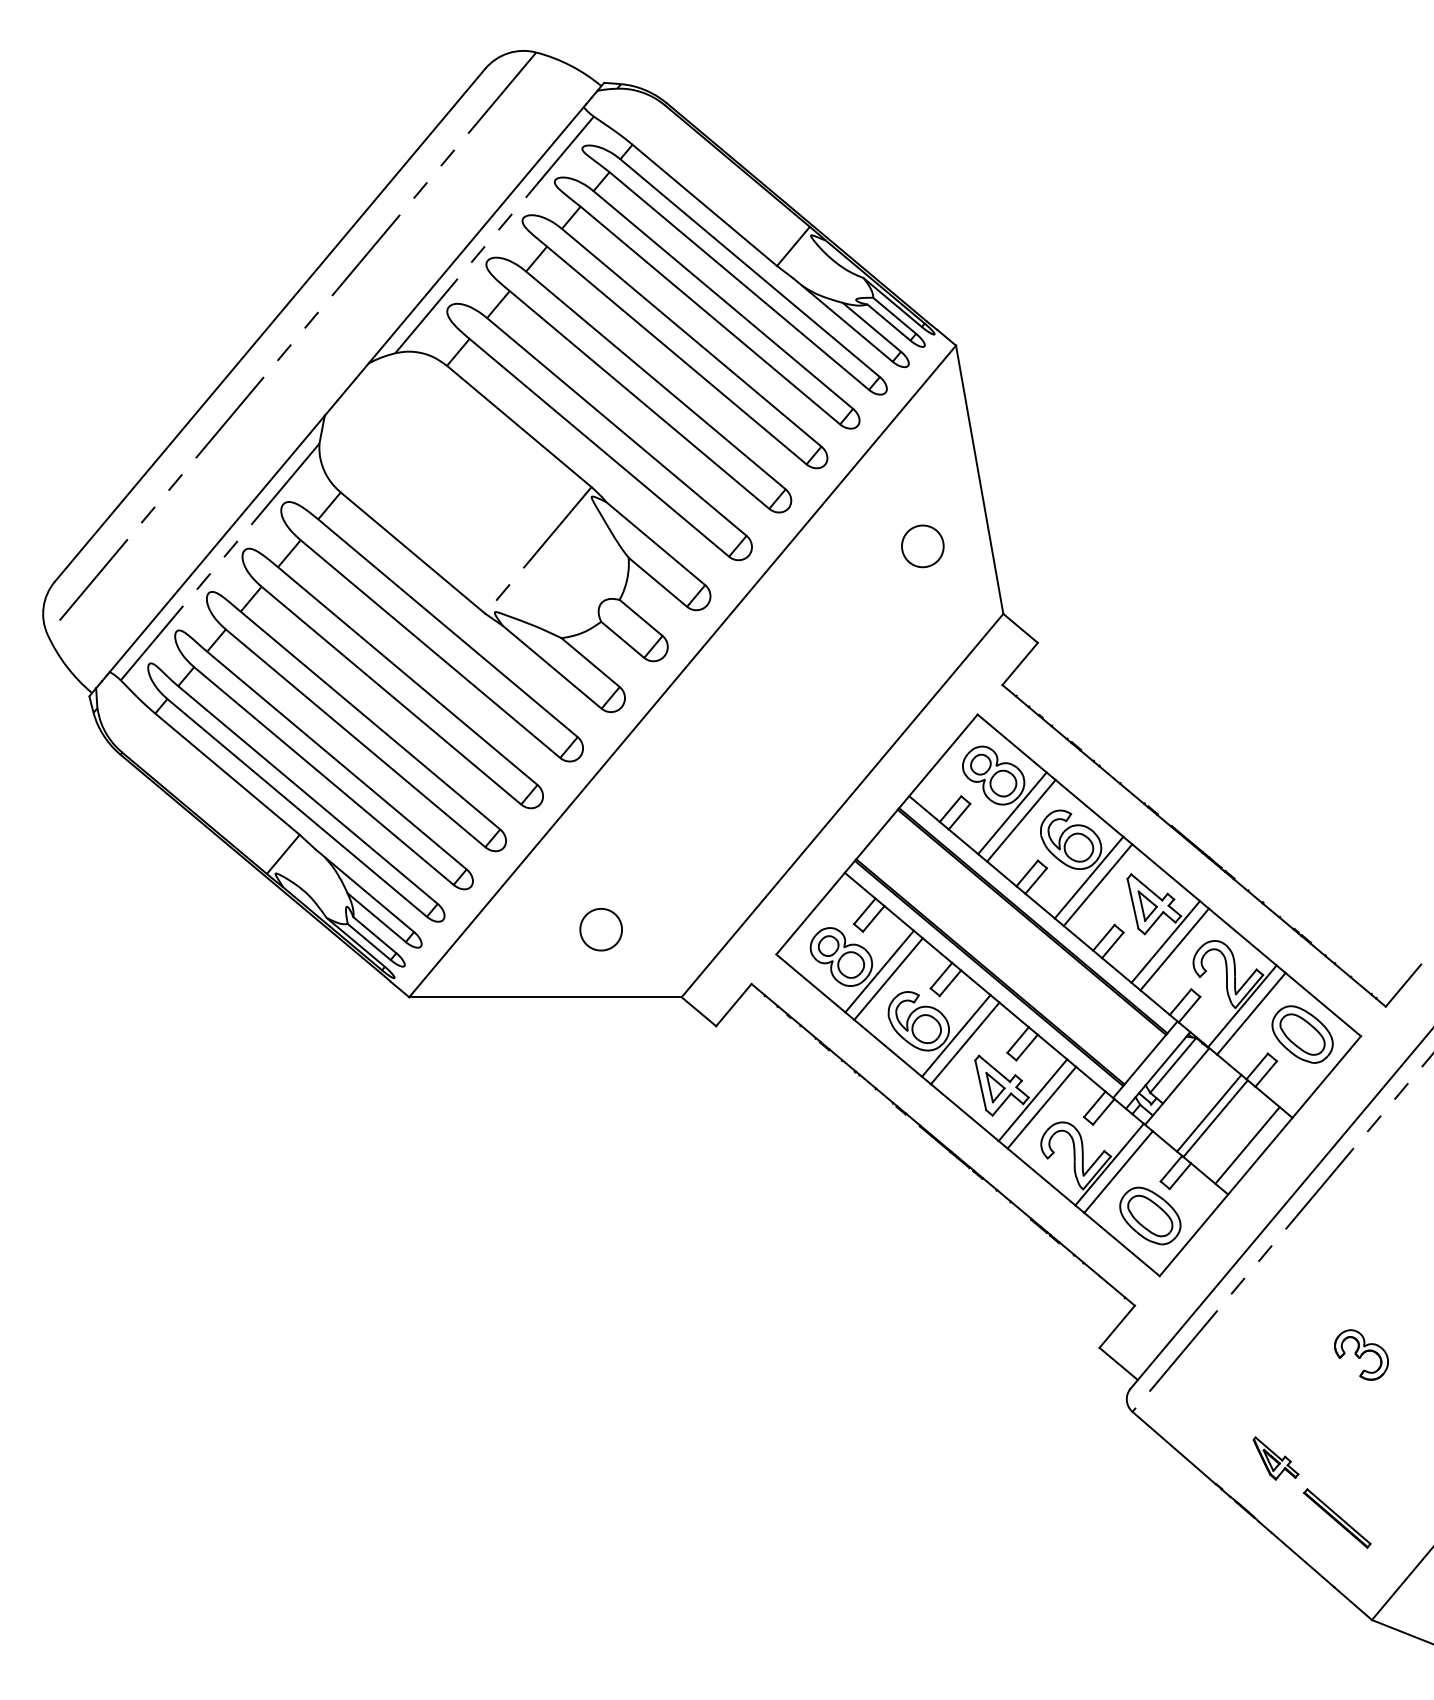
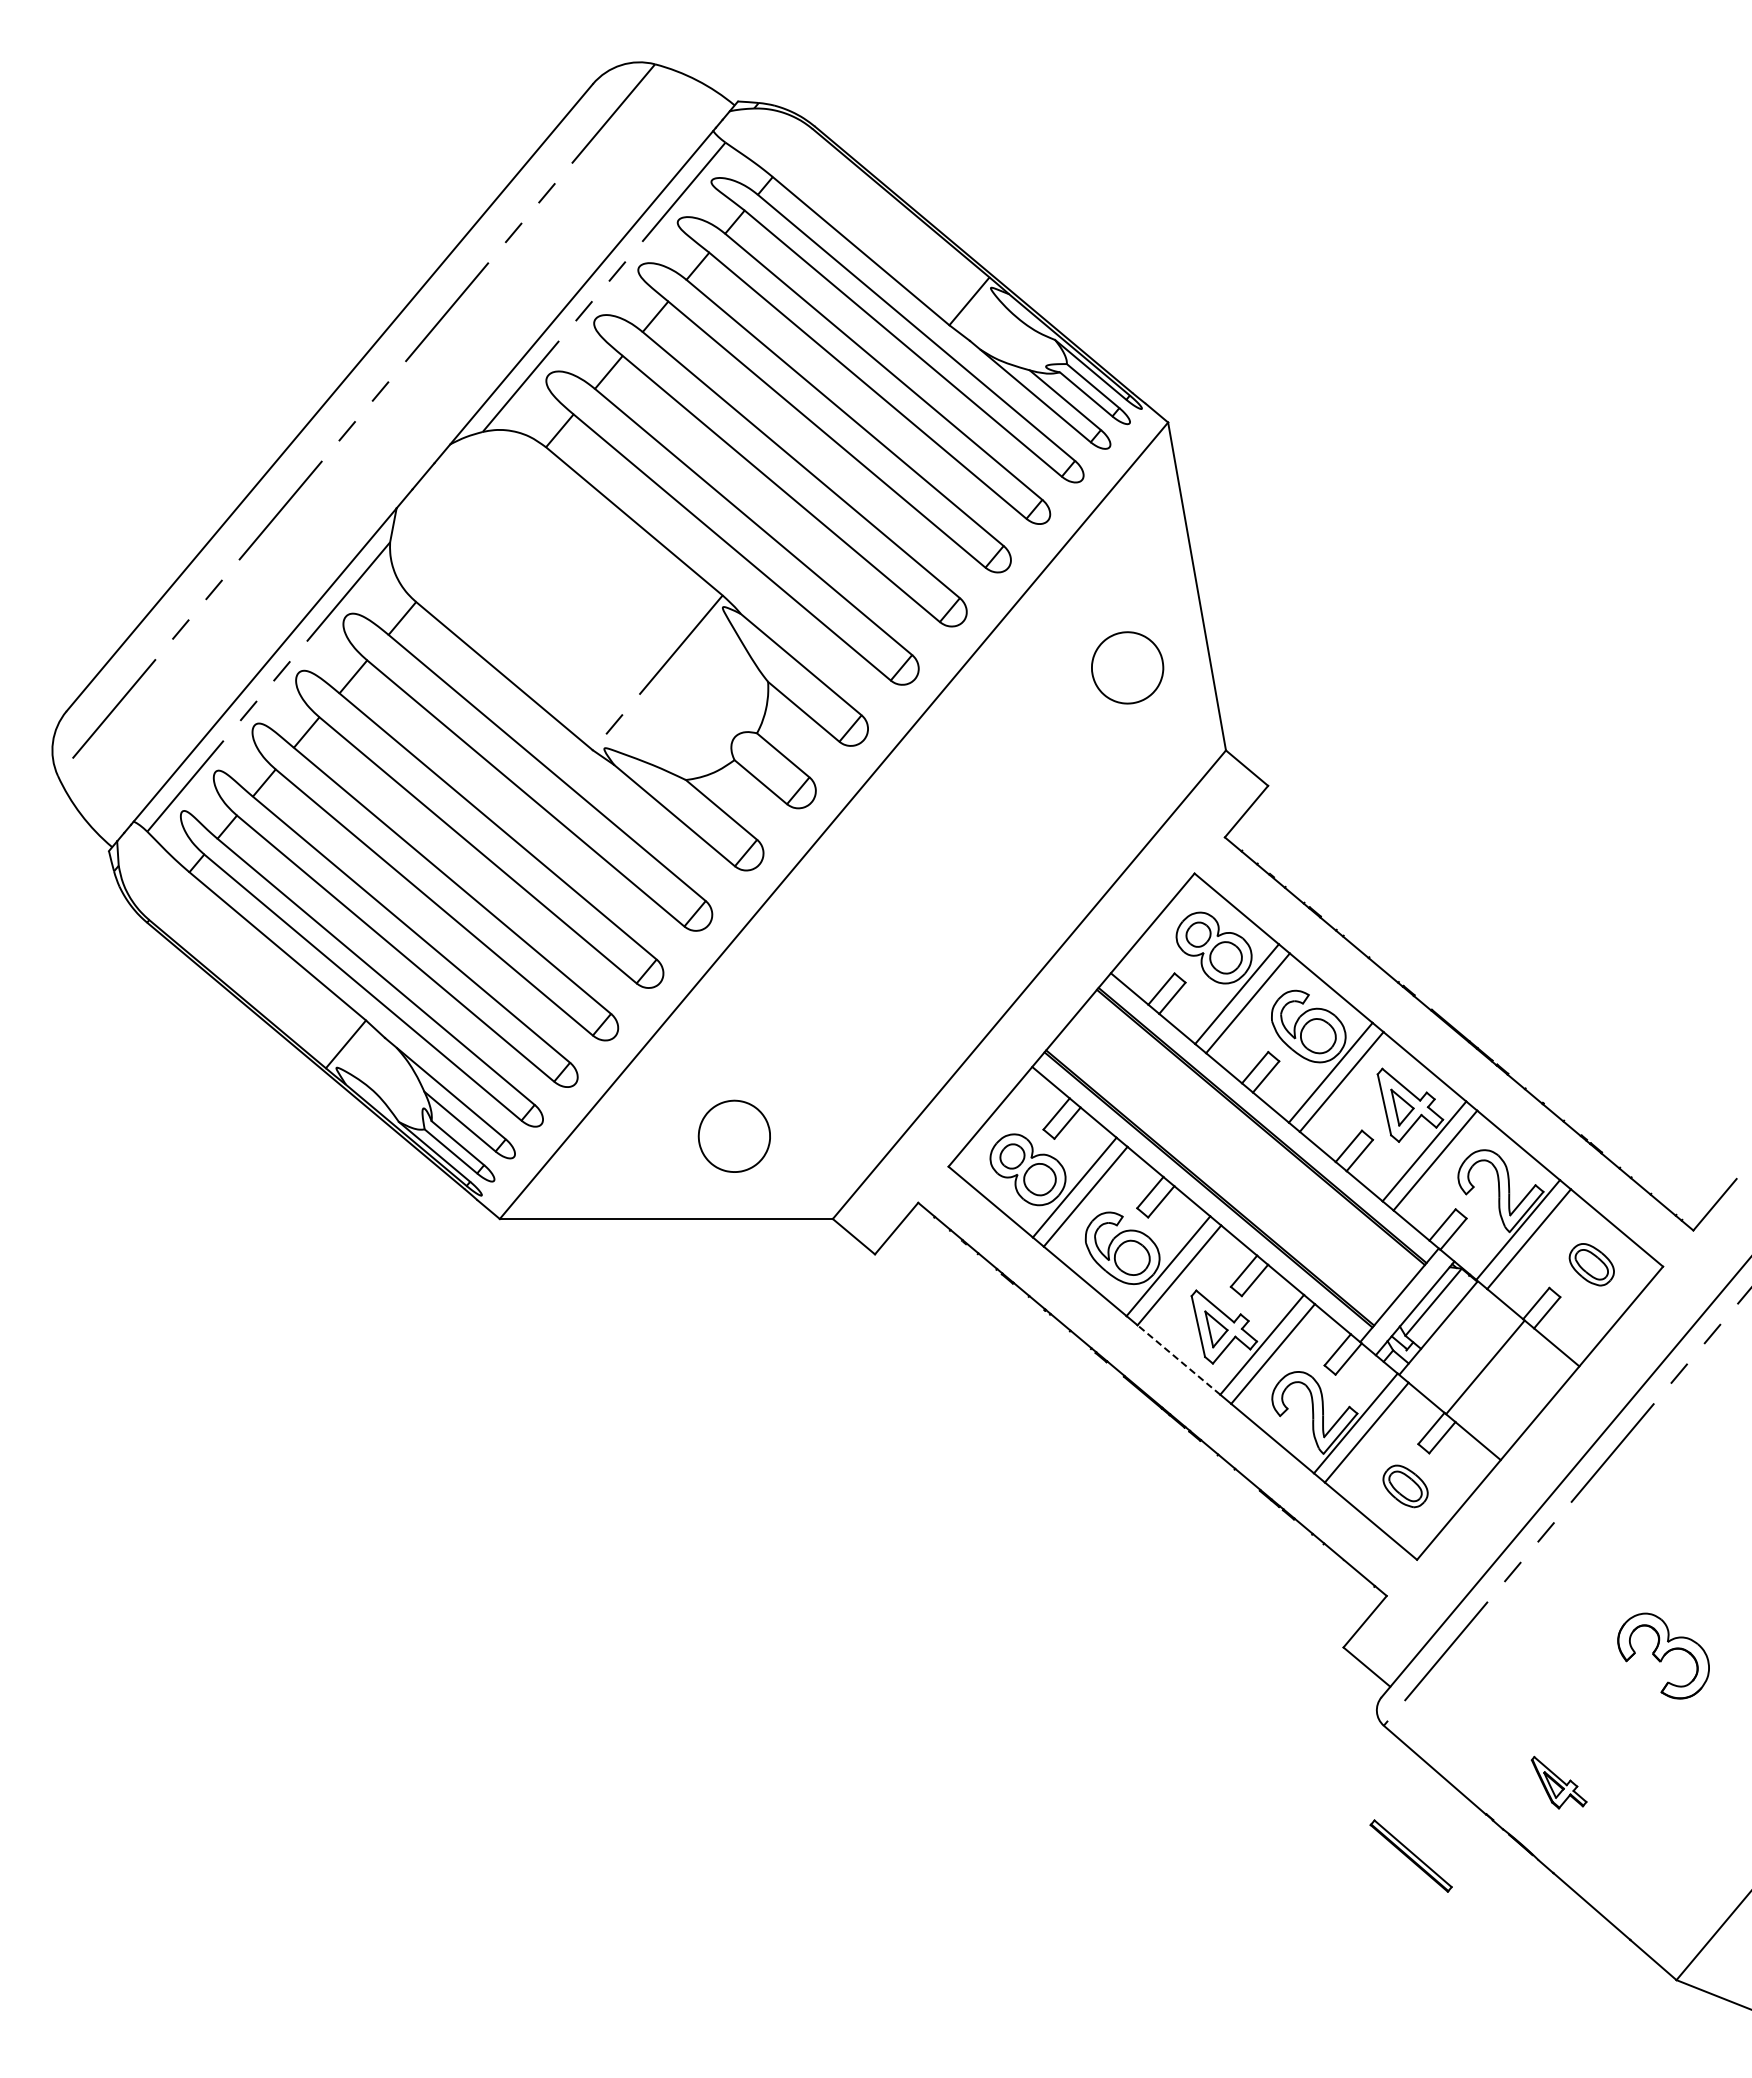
part: (922, 546) -> (1127, 667), size x1.4
part: (601, 929) -> (734, 1136), size x1.4
part: (1302, 1034) -> (1591, 1264), size x0.6
line: (964, 1112) -> (1178, 1359), solid -> dashed
line: (1209, 1113) -> (1477, 1360), removed
line: (1247, 1144) -> (1524, 1399), removed
part: (1150, 1216) -> (1405, 1486), size x0.6
part: (1361, 1355) -> (1663, 1656), size x1.4
part: (1336, 1518) -> (1410, 1855), moved

